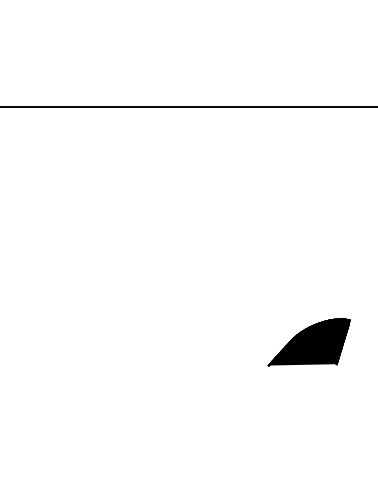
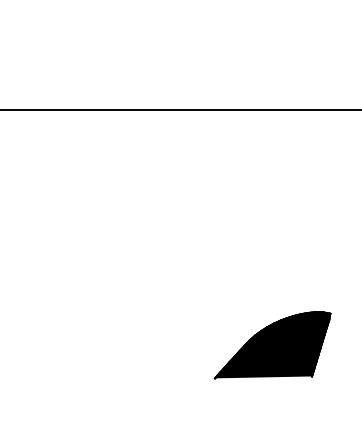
part: (308, 342) -> (271, 345), size x1.43

